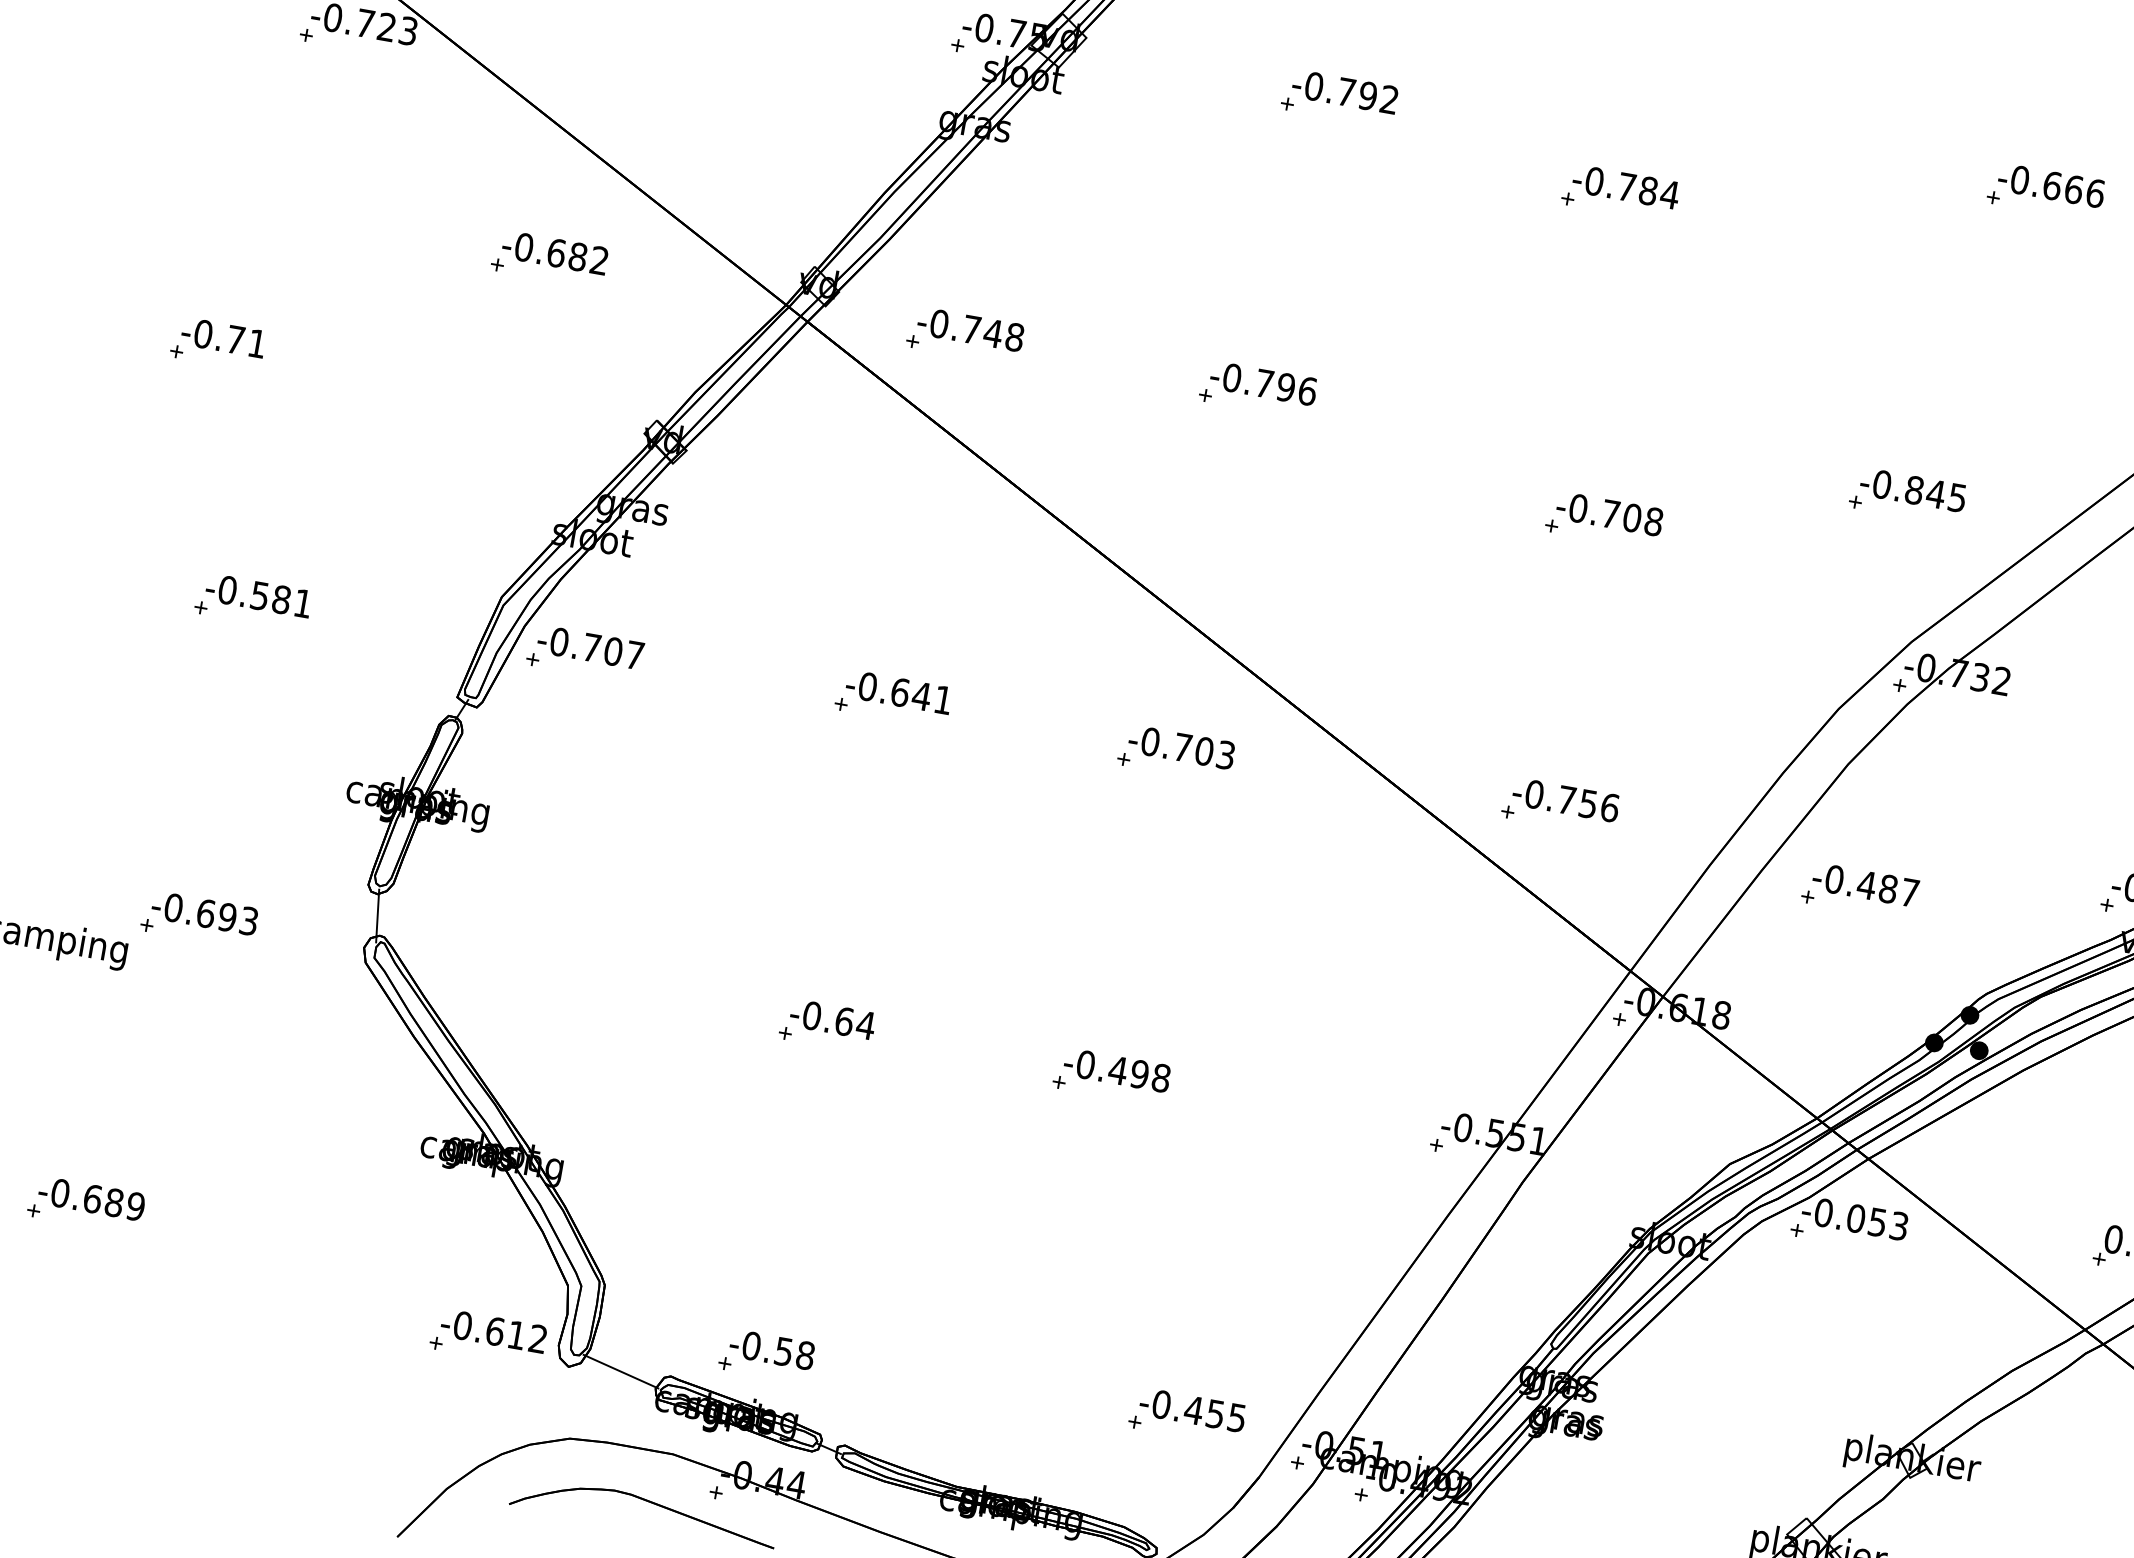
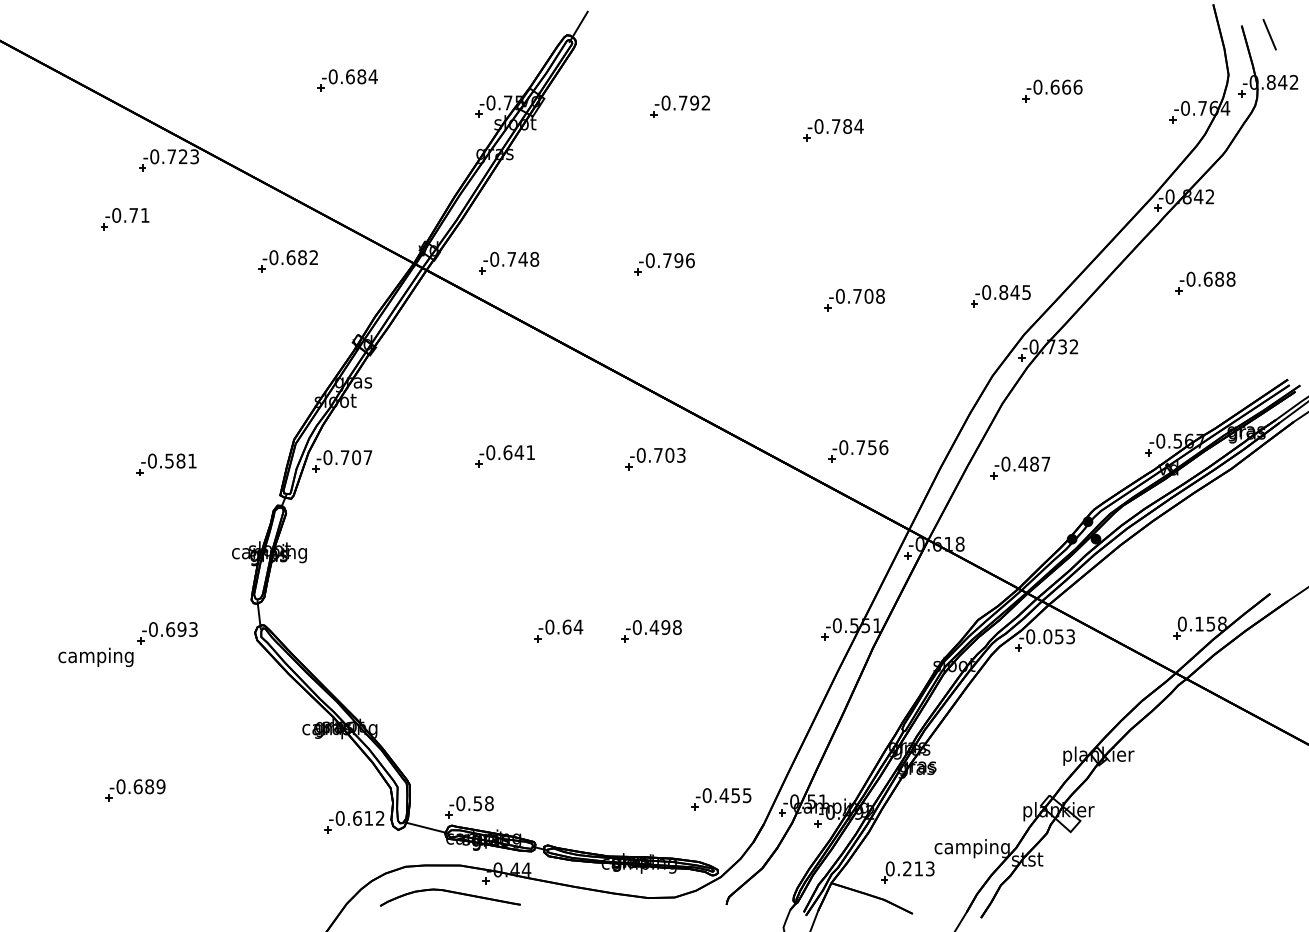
part: (218, 344) -> (125, 219), moved
part: (1907, 496) -> (1000, 296), moved
part: (827, 1025) -> (558, 630), moved
part: (766, 1356) -> (469, 807), moved

